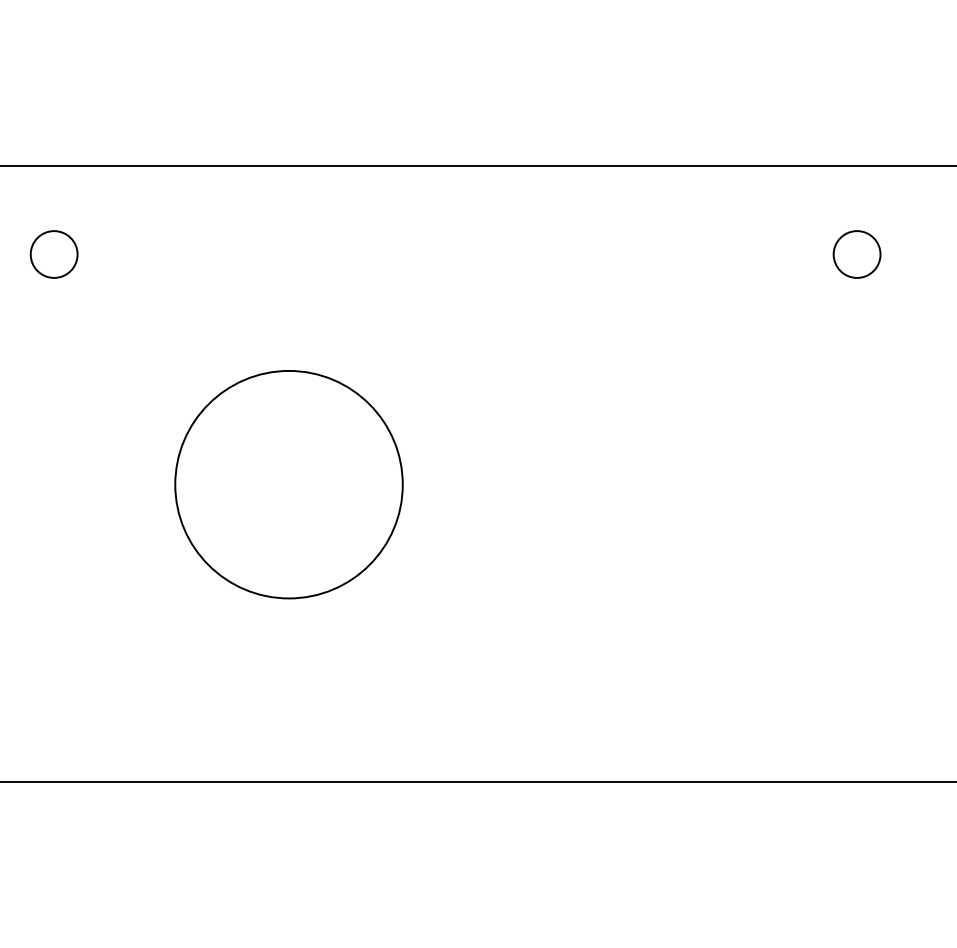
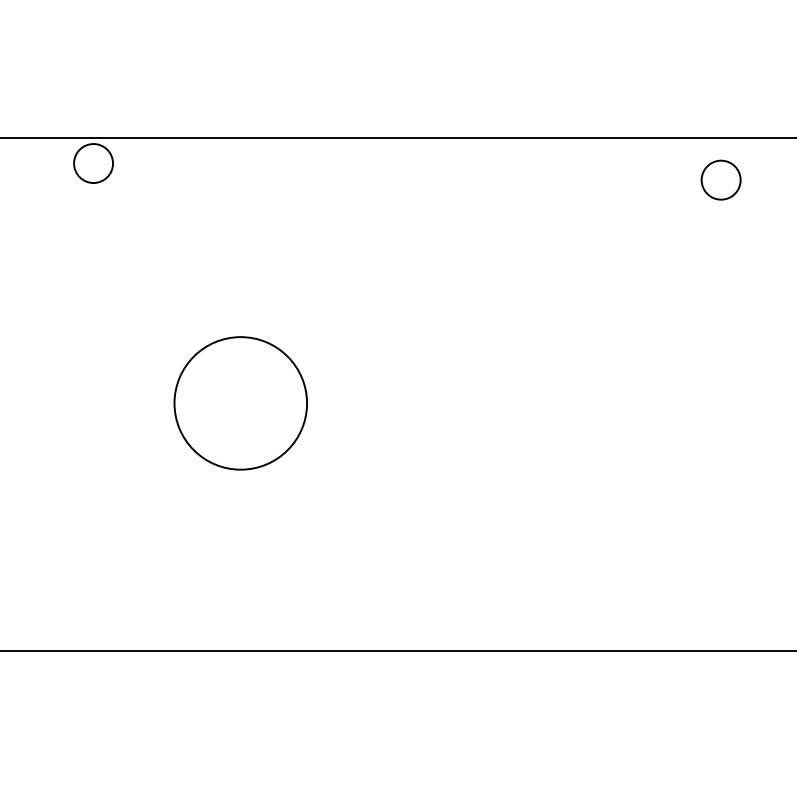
circle: (53, 254) -> (93, 163), moved
circle: (856, 254) -> (720, 180), moved
circle: (288, 484) -> (240, 403), size x0.7

